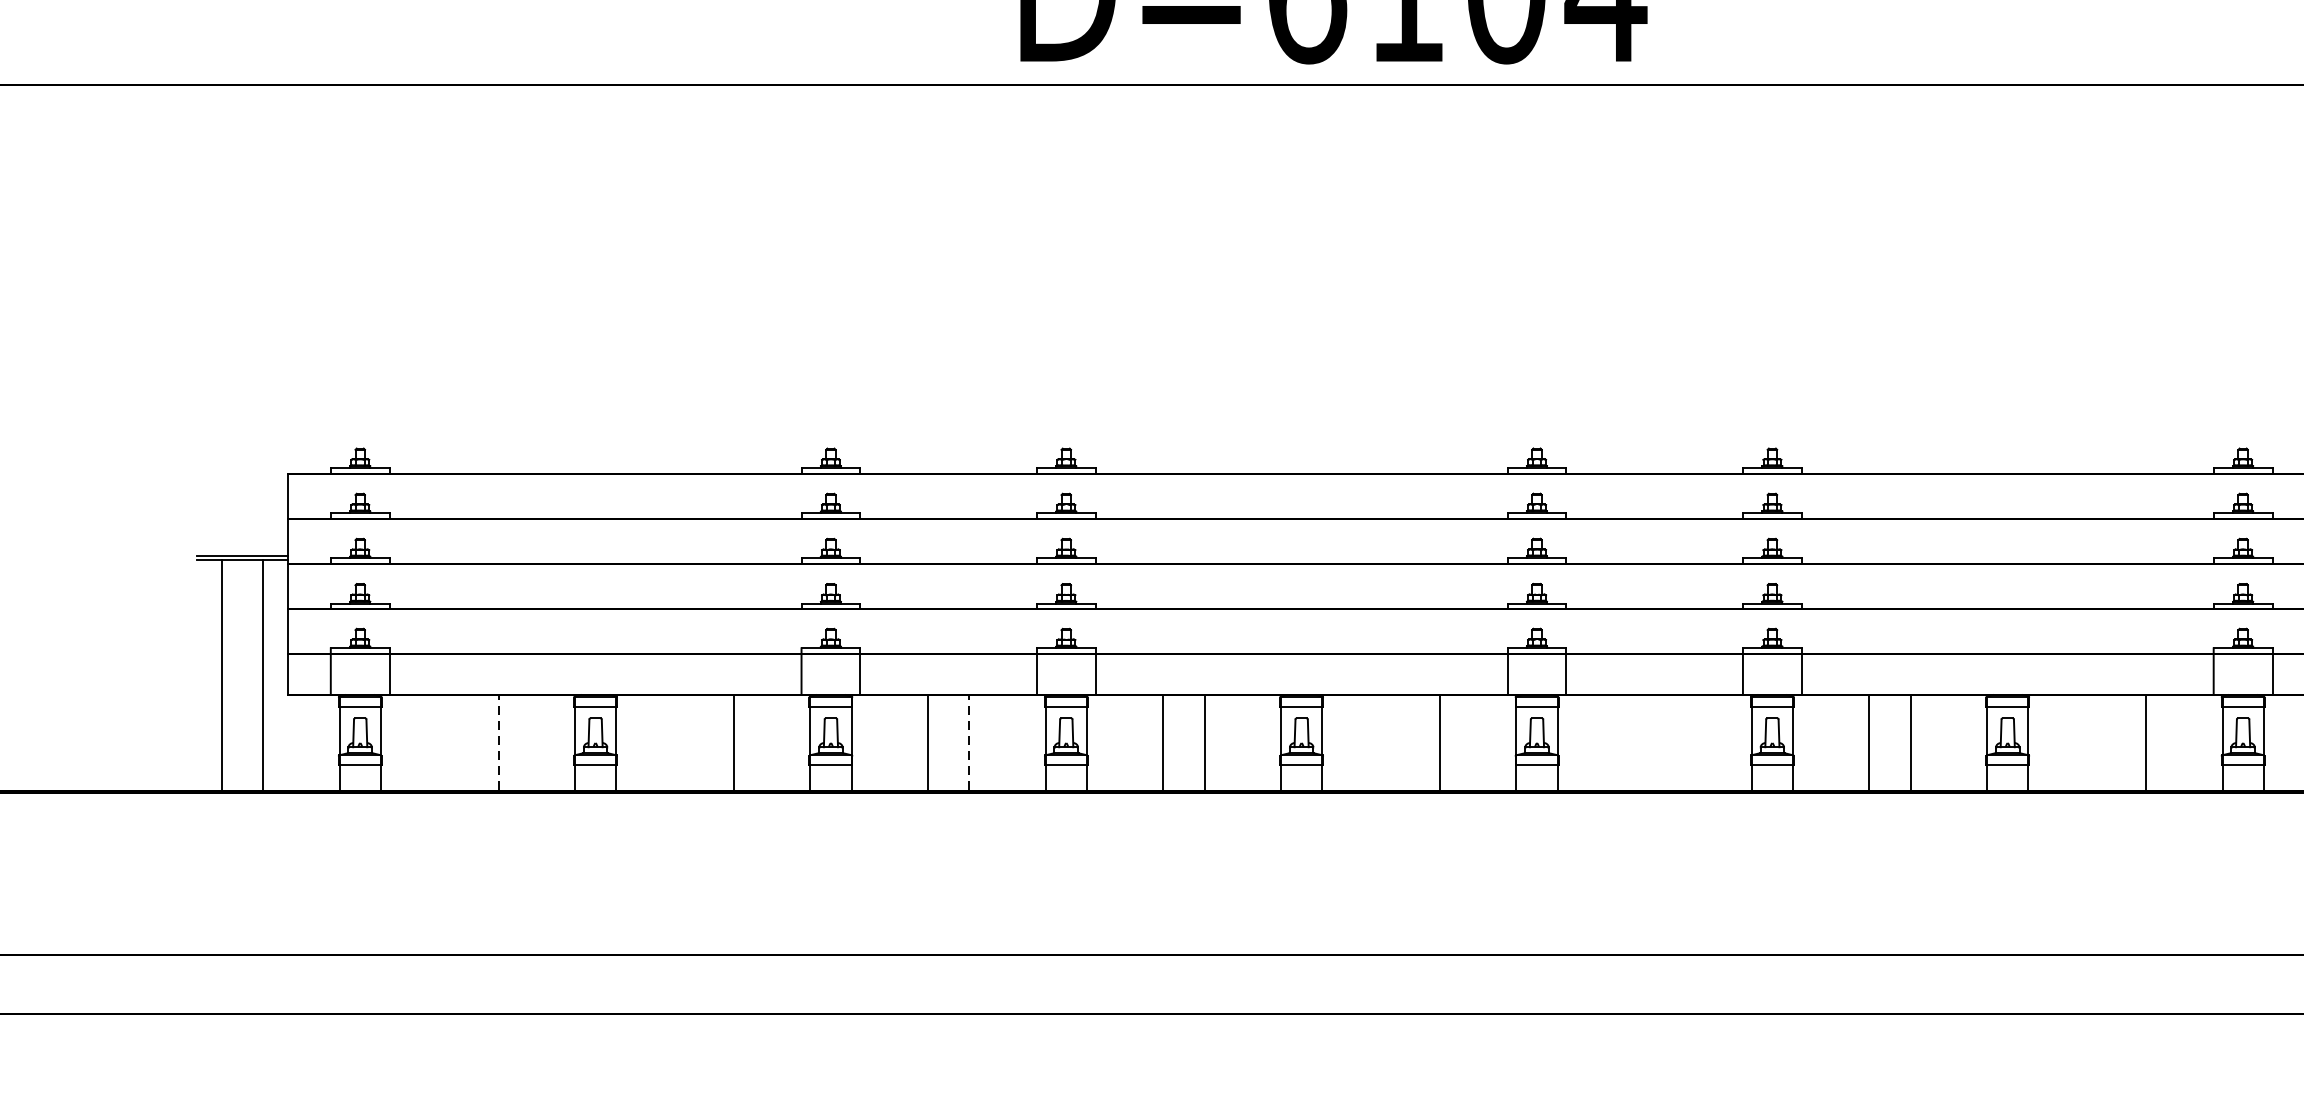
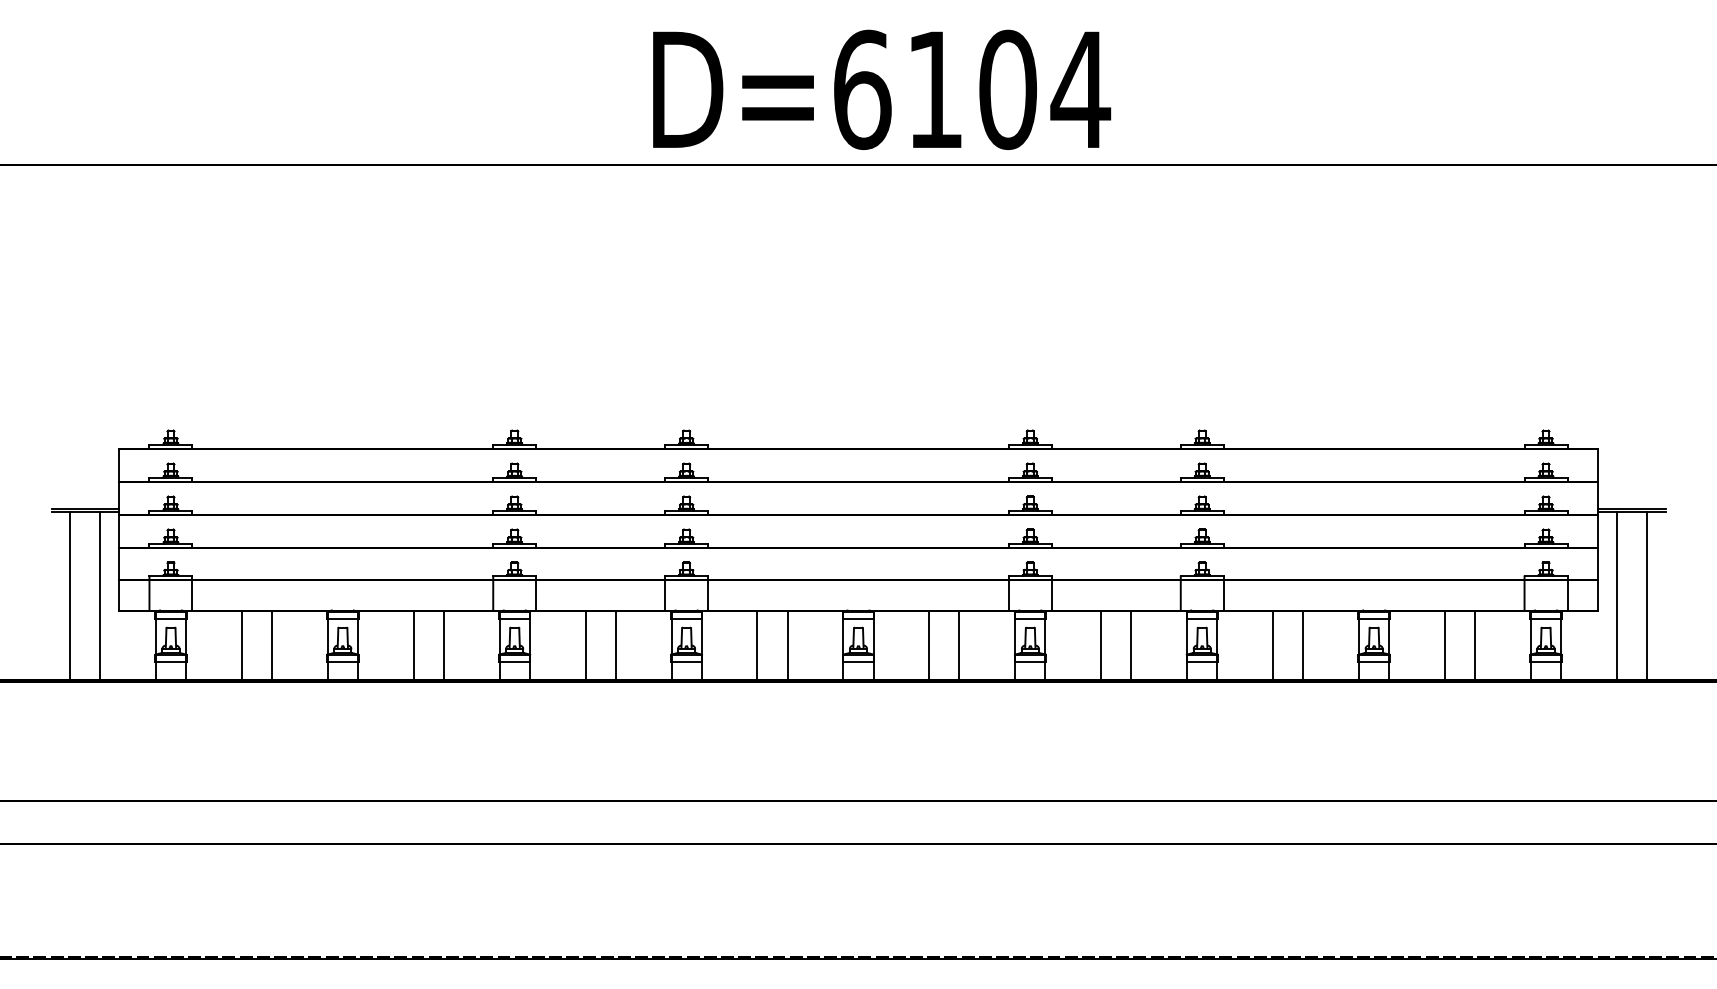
line: (456, 742) -> (241, 645), added
line: (497, 742) -> (271, 645), dashed -> solid
line: (692, 742) -> (413, 645), added
line: (968, 742) -> (615, 645), dashed -> solid
line: (1398, 742) -> (929, 645), added
line: (1634, 742) -> (1101, 645), added
line: (1675, 742) -> (1131, 645), added
line: (2105, 742) -> (1445, 645), added

